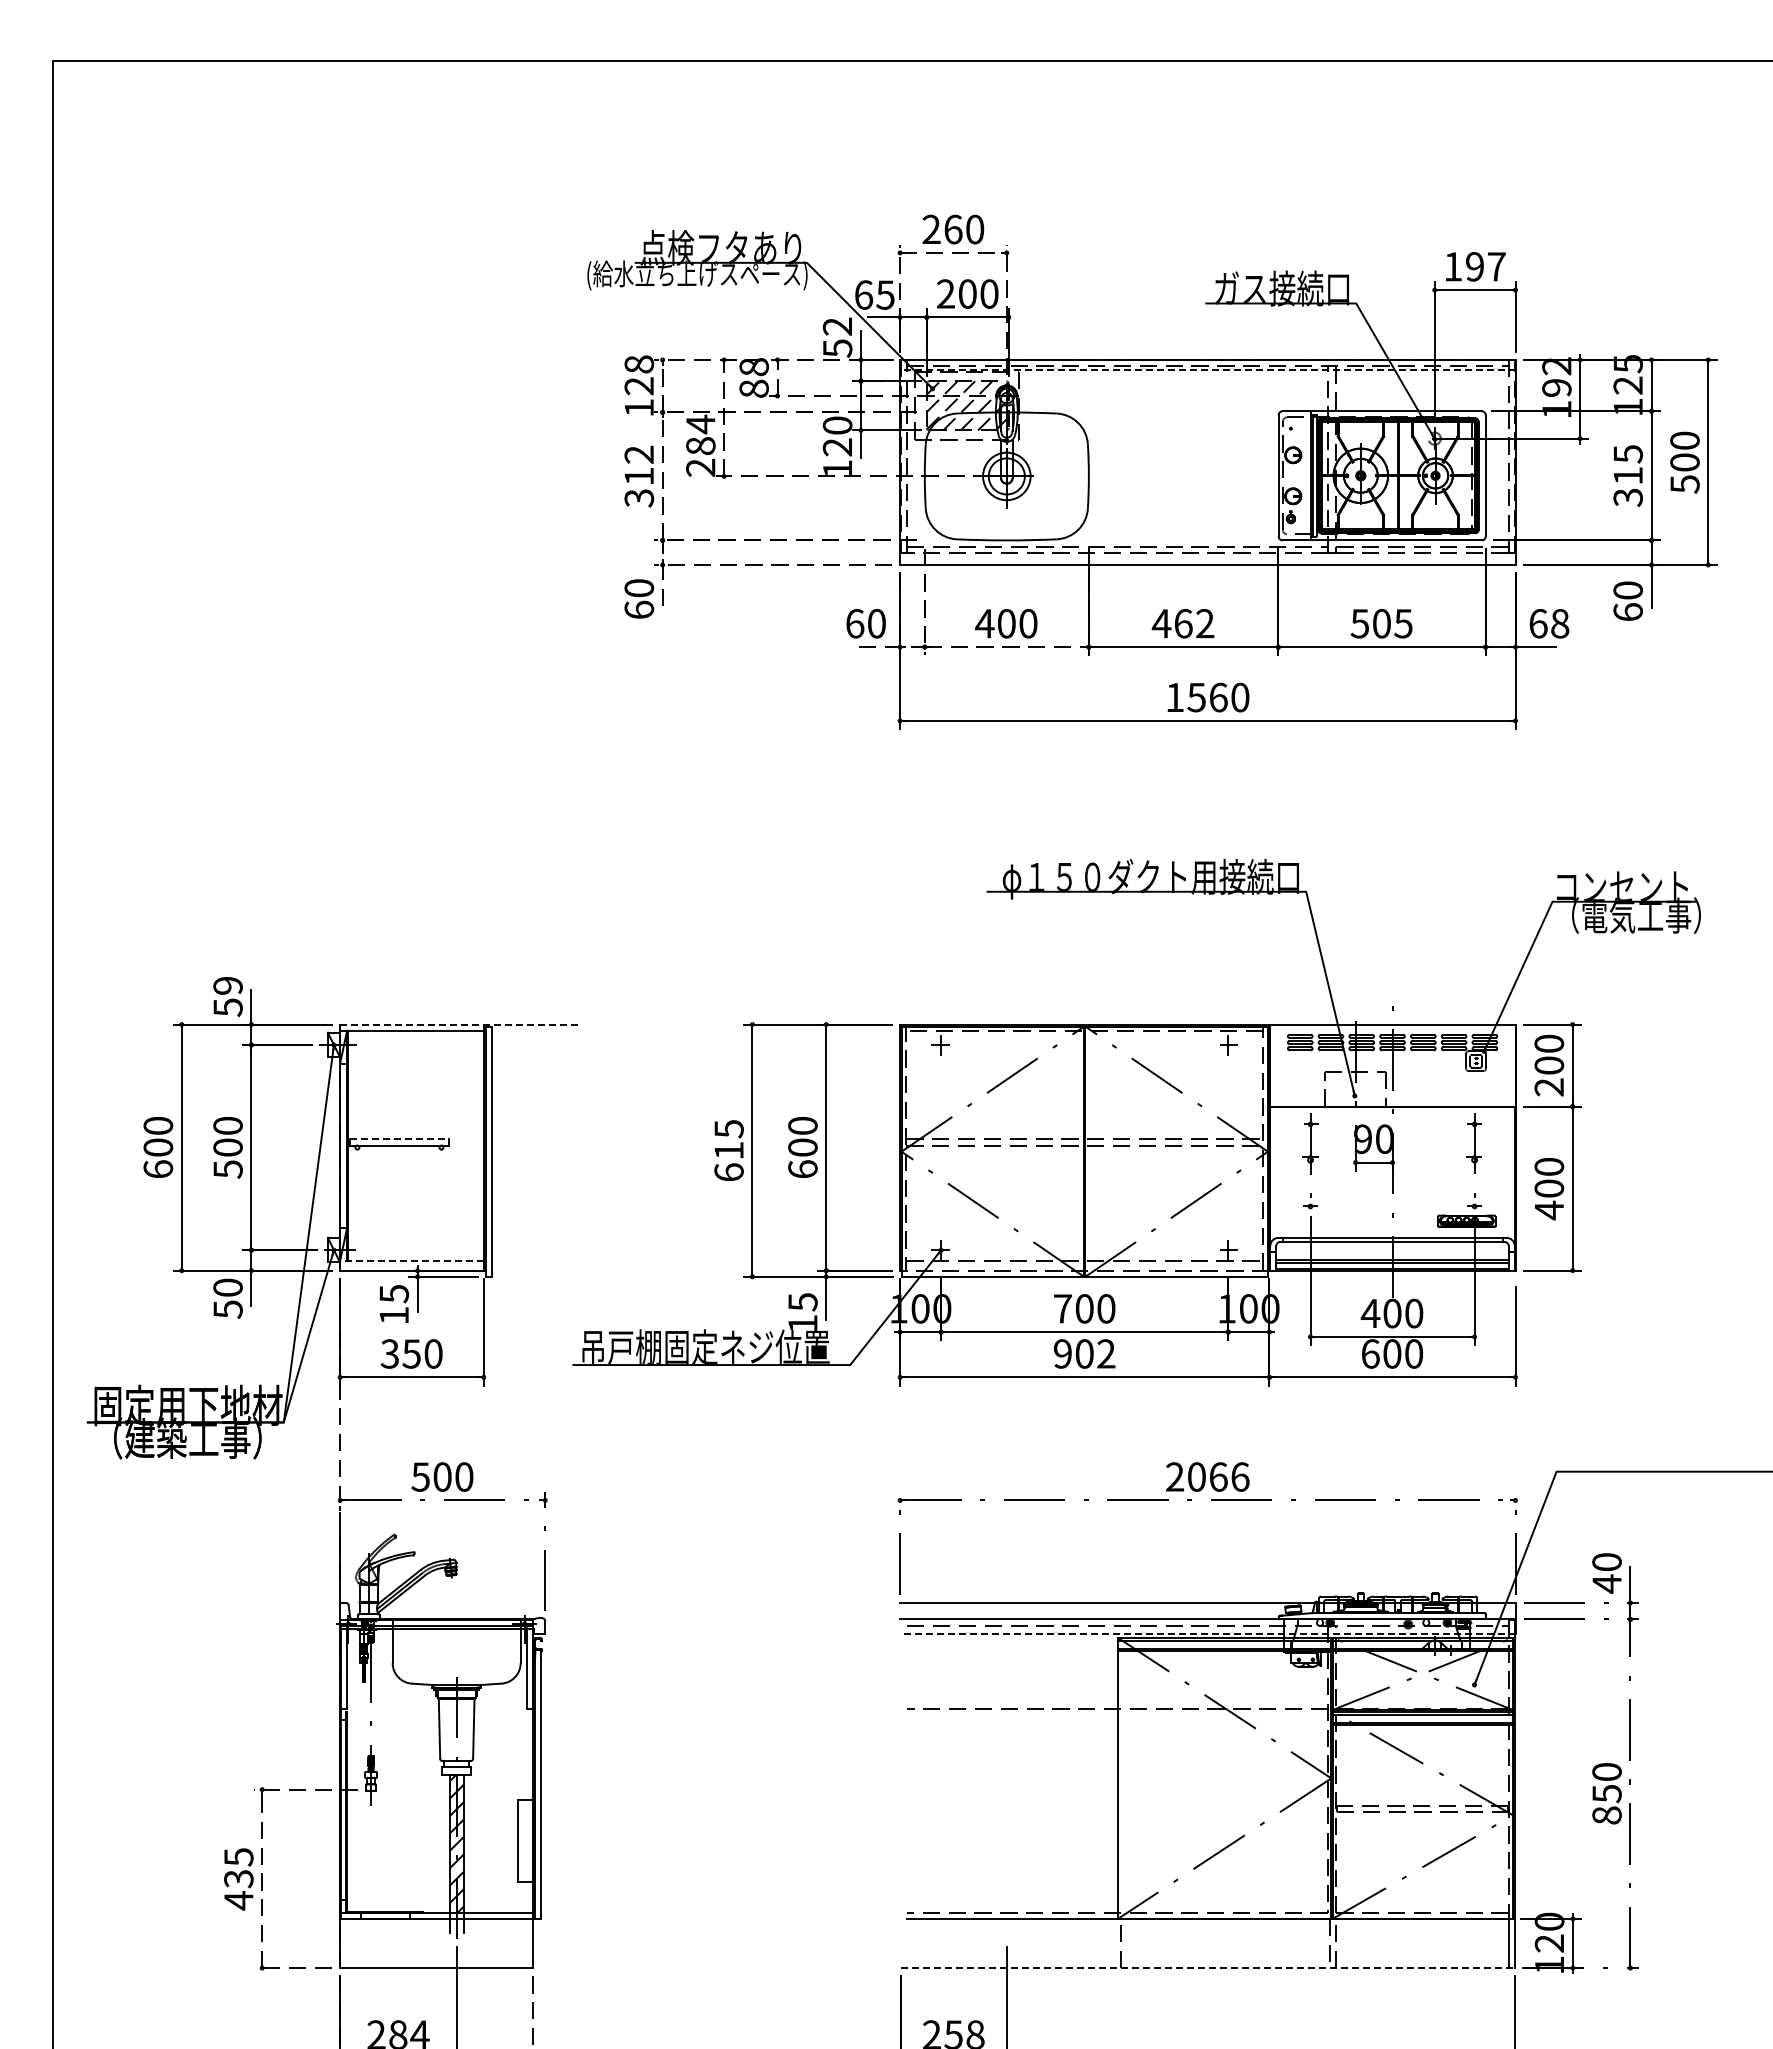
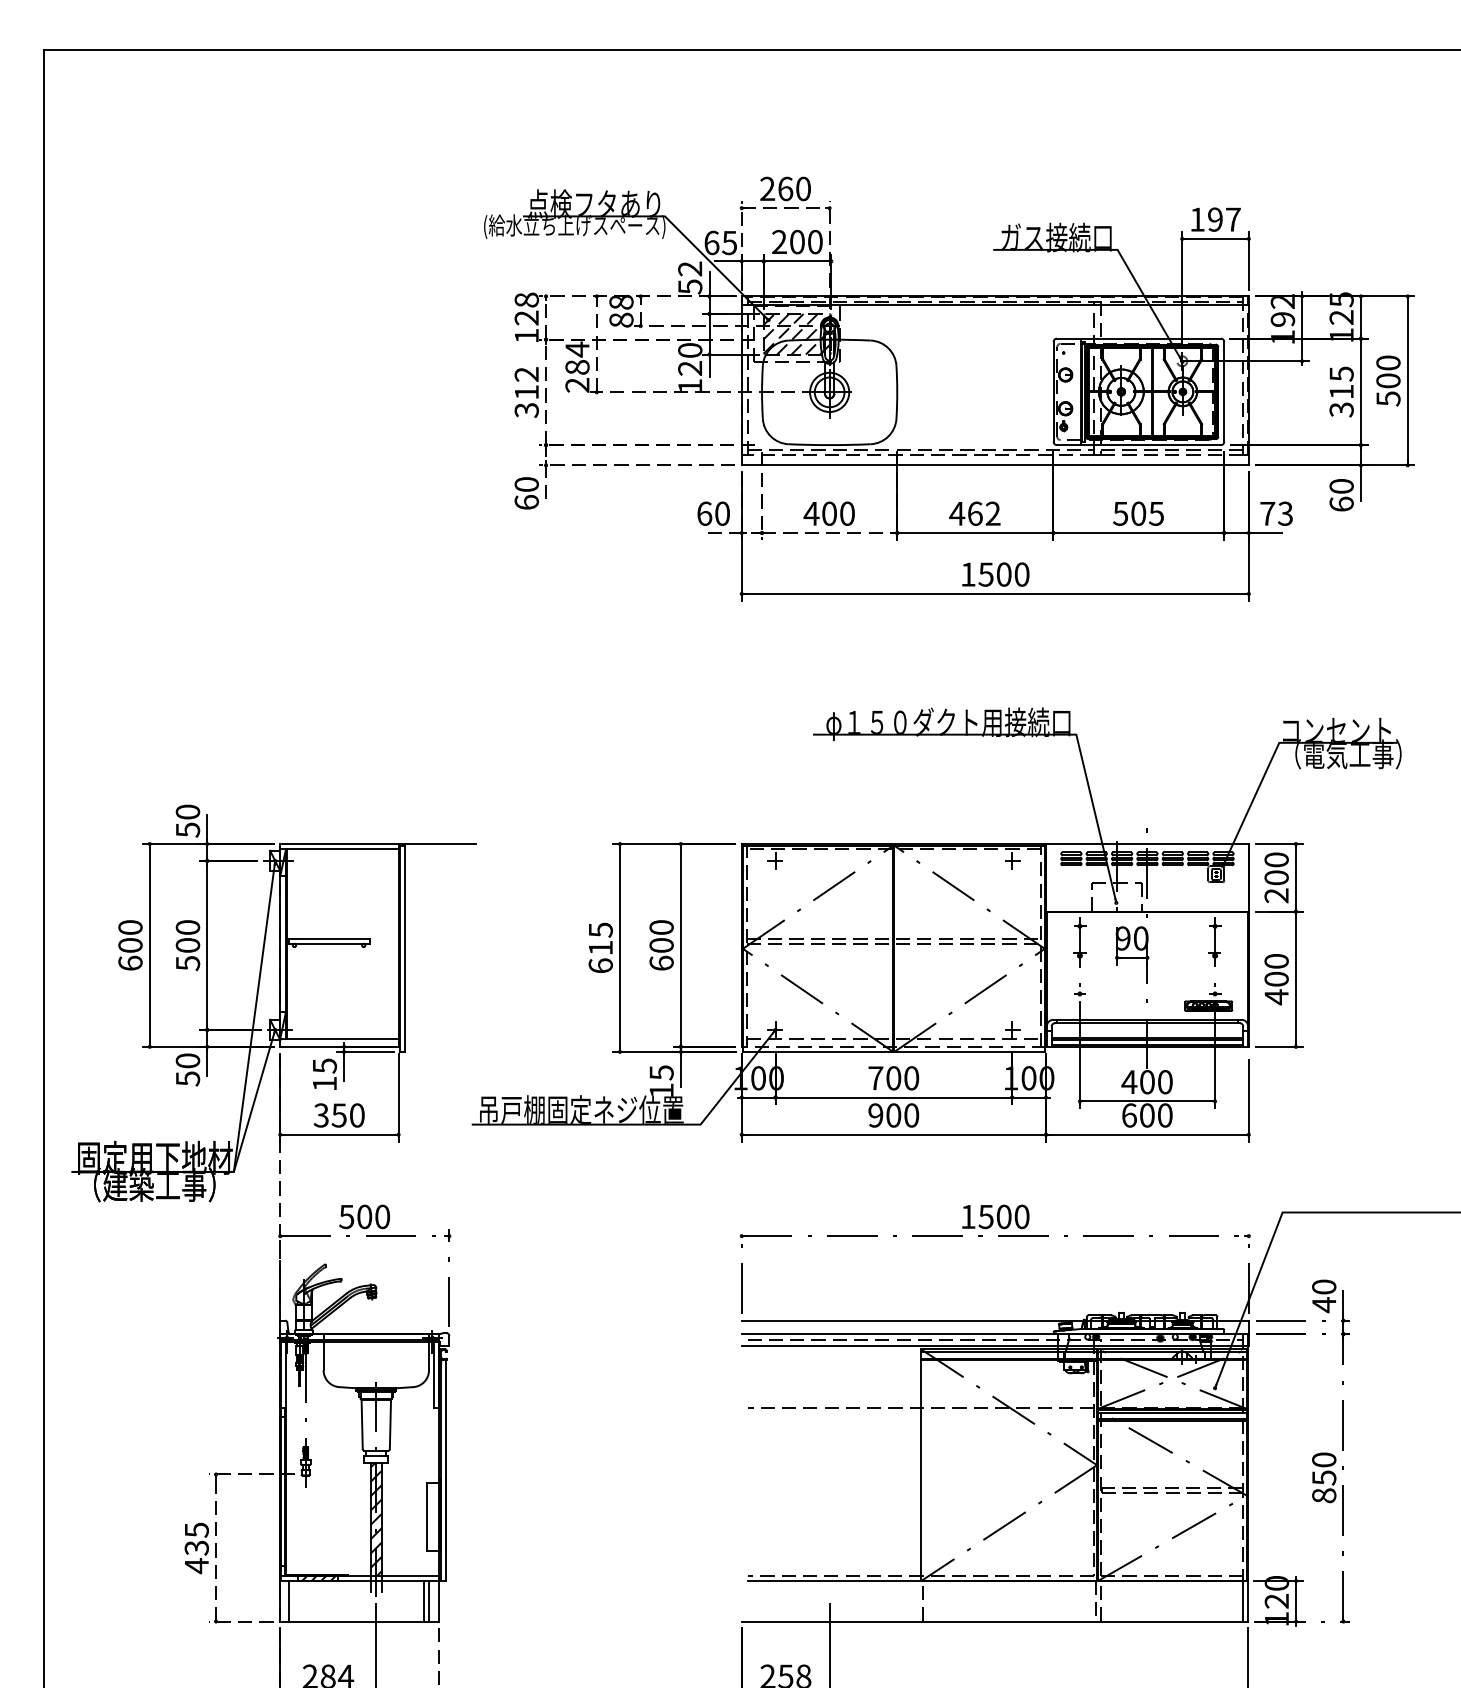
line: (1207, 370) -> (995, 305), dashed -> solid
text: (1549, 623) -> (1276, 513), 68 -> 73
text: (1218, 697) -> (1004, 574), 1560 -> 1500
text: (227, 985) -> (187, 811), 59 -> 50
line: (459, 1024) -> (378, 844), dashed -> solid
line: (399, 1139) -> (329, 938), dashed -> solid
line: (411, 1260) -> (339, 1038), dashed -> solid
text: (1106, 1353) -> (911, 1115), 902 -> 900
text: (1207, 1476) -> (995, 1216), 2066 -> 1500
line: (1207, 1633) -> (995, 1345), dashed -> solid
hatch: (384, 1915) -> (316, 1578), added
line: (350, 1943) -> (288, 1601), added
line: (514, 1943) -> (423, 1601), added
line: (520, 1943) -> (428, 1601), added
line: (1207, 1968) -> (995, 1621), dashed -> solid

